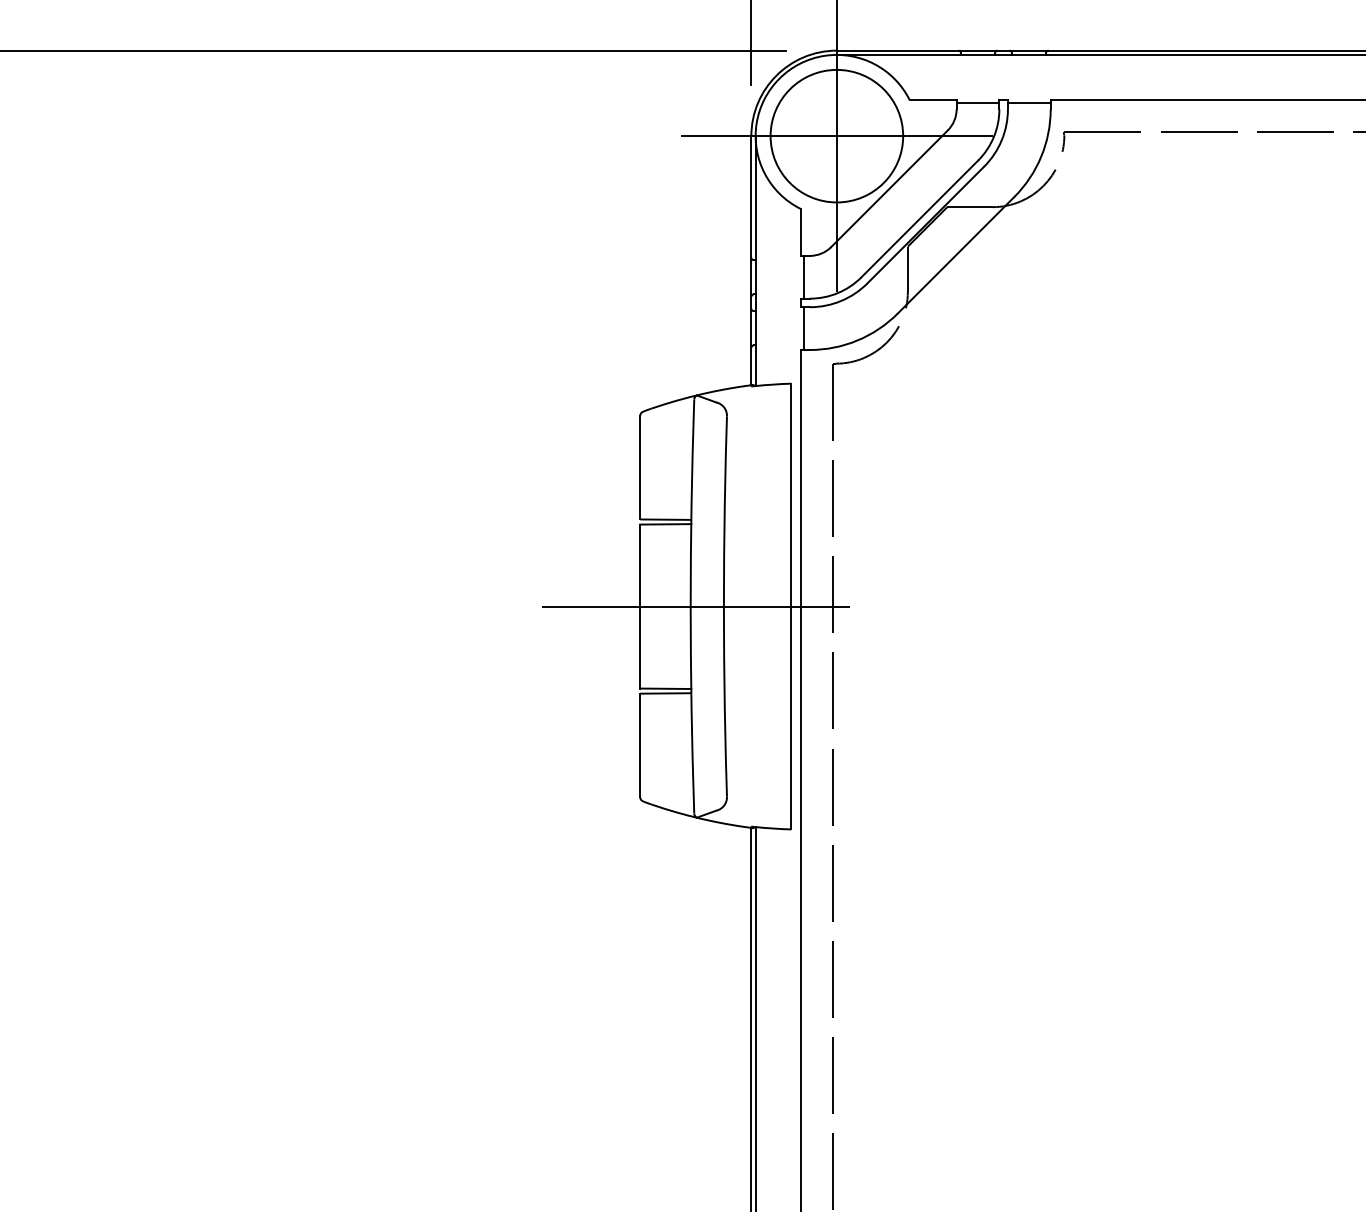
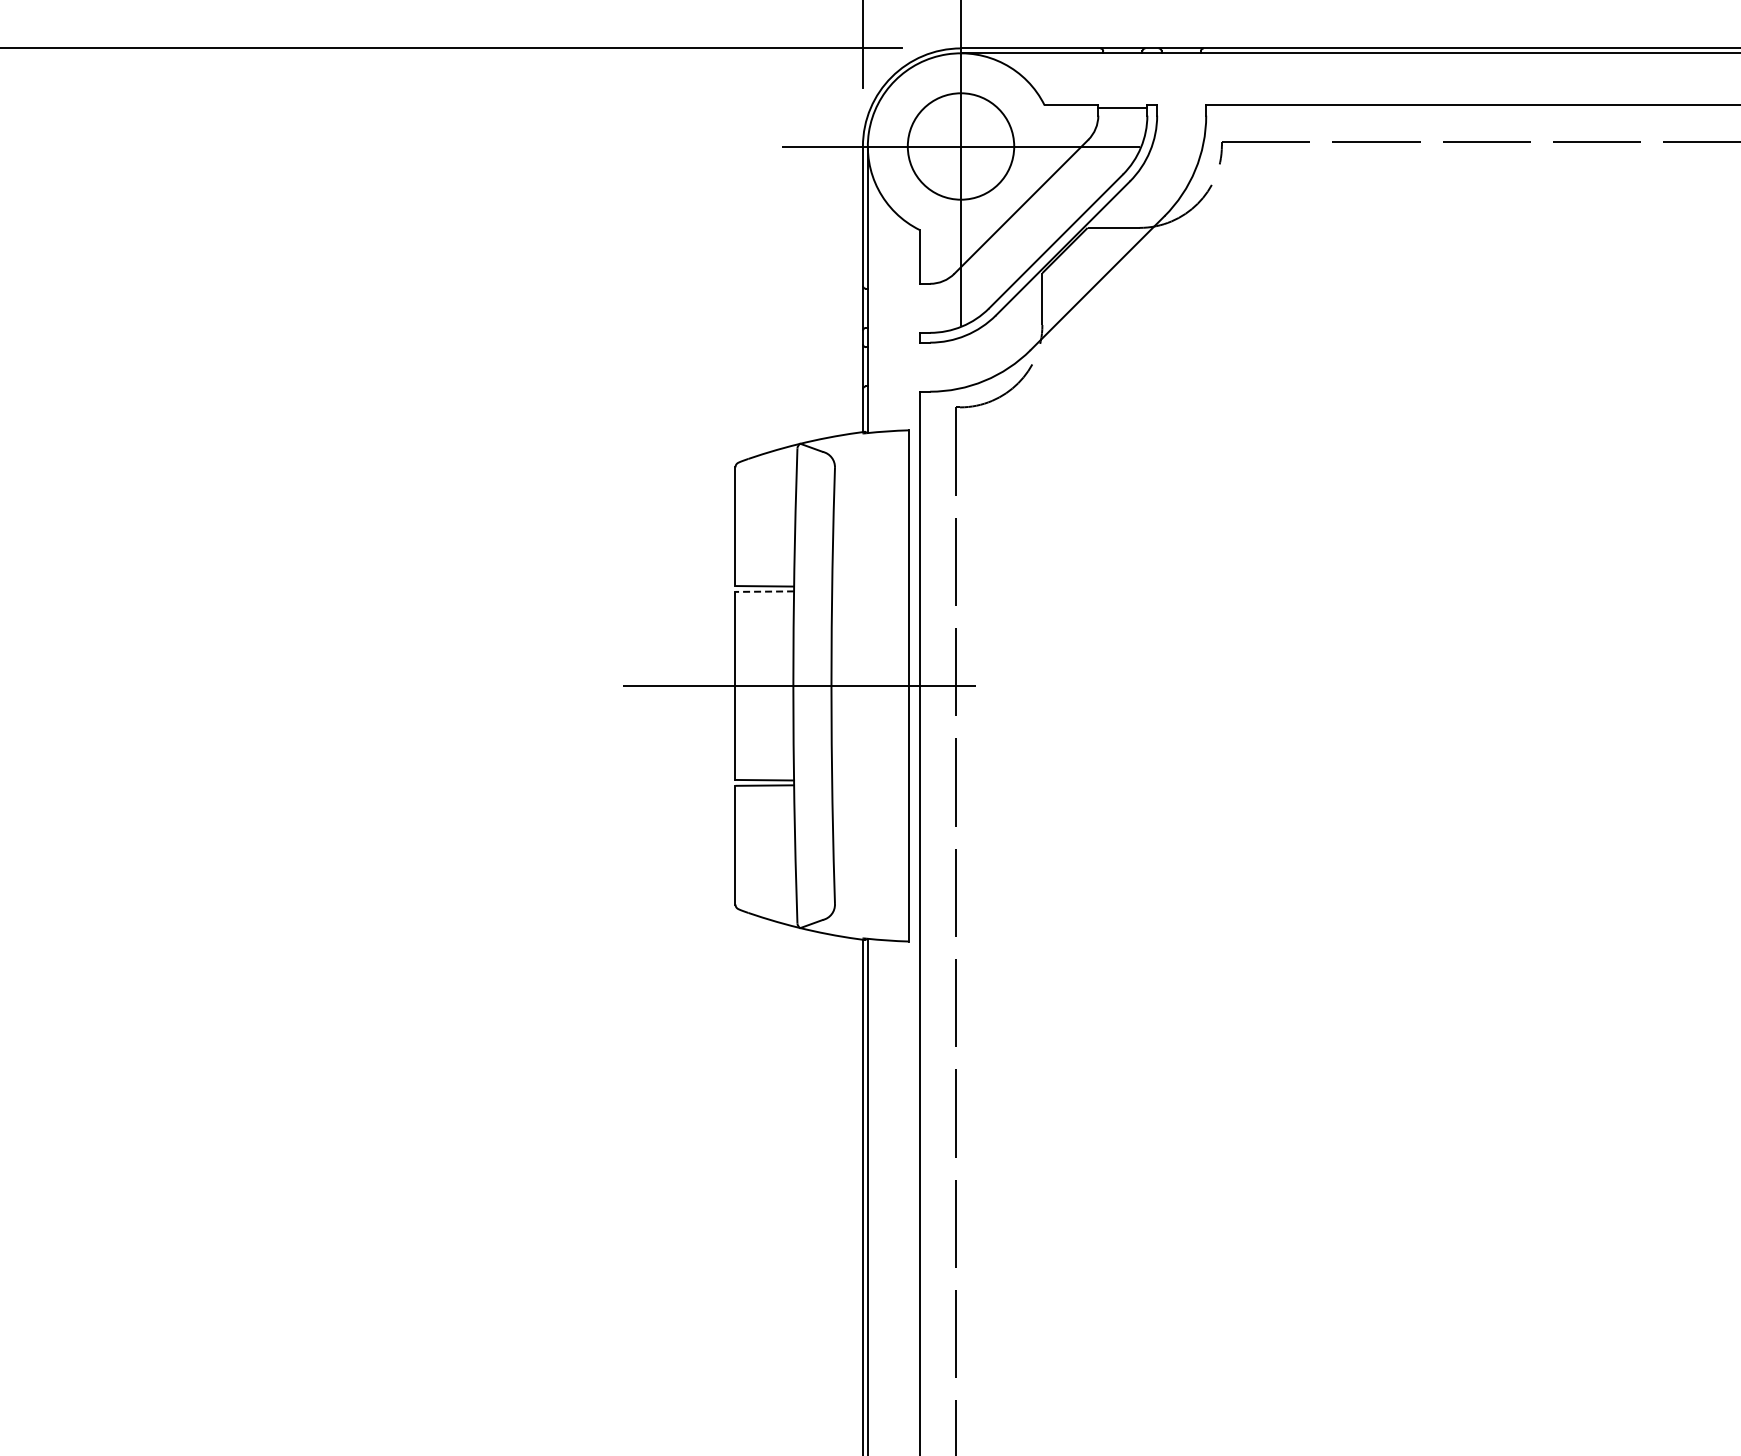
line: (1029, 103) -> (1181, 108), removed
circle: (837, 136) -> (961, 146), size x0.7
line: (803, 276) -> (922, 307), removed
line: (803, 328) -> (922, 366), removed
line: (665, 524) -> (764, 591), solid -> dashed

